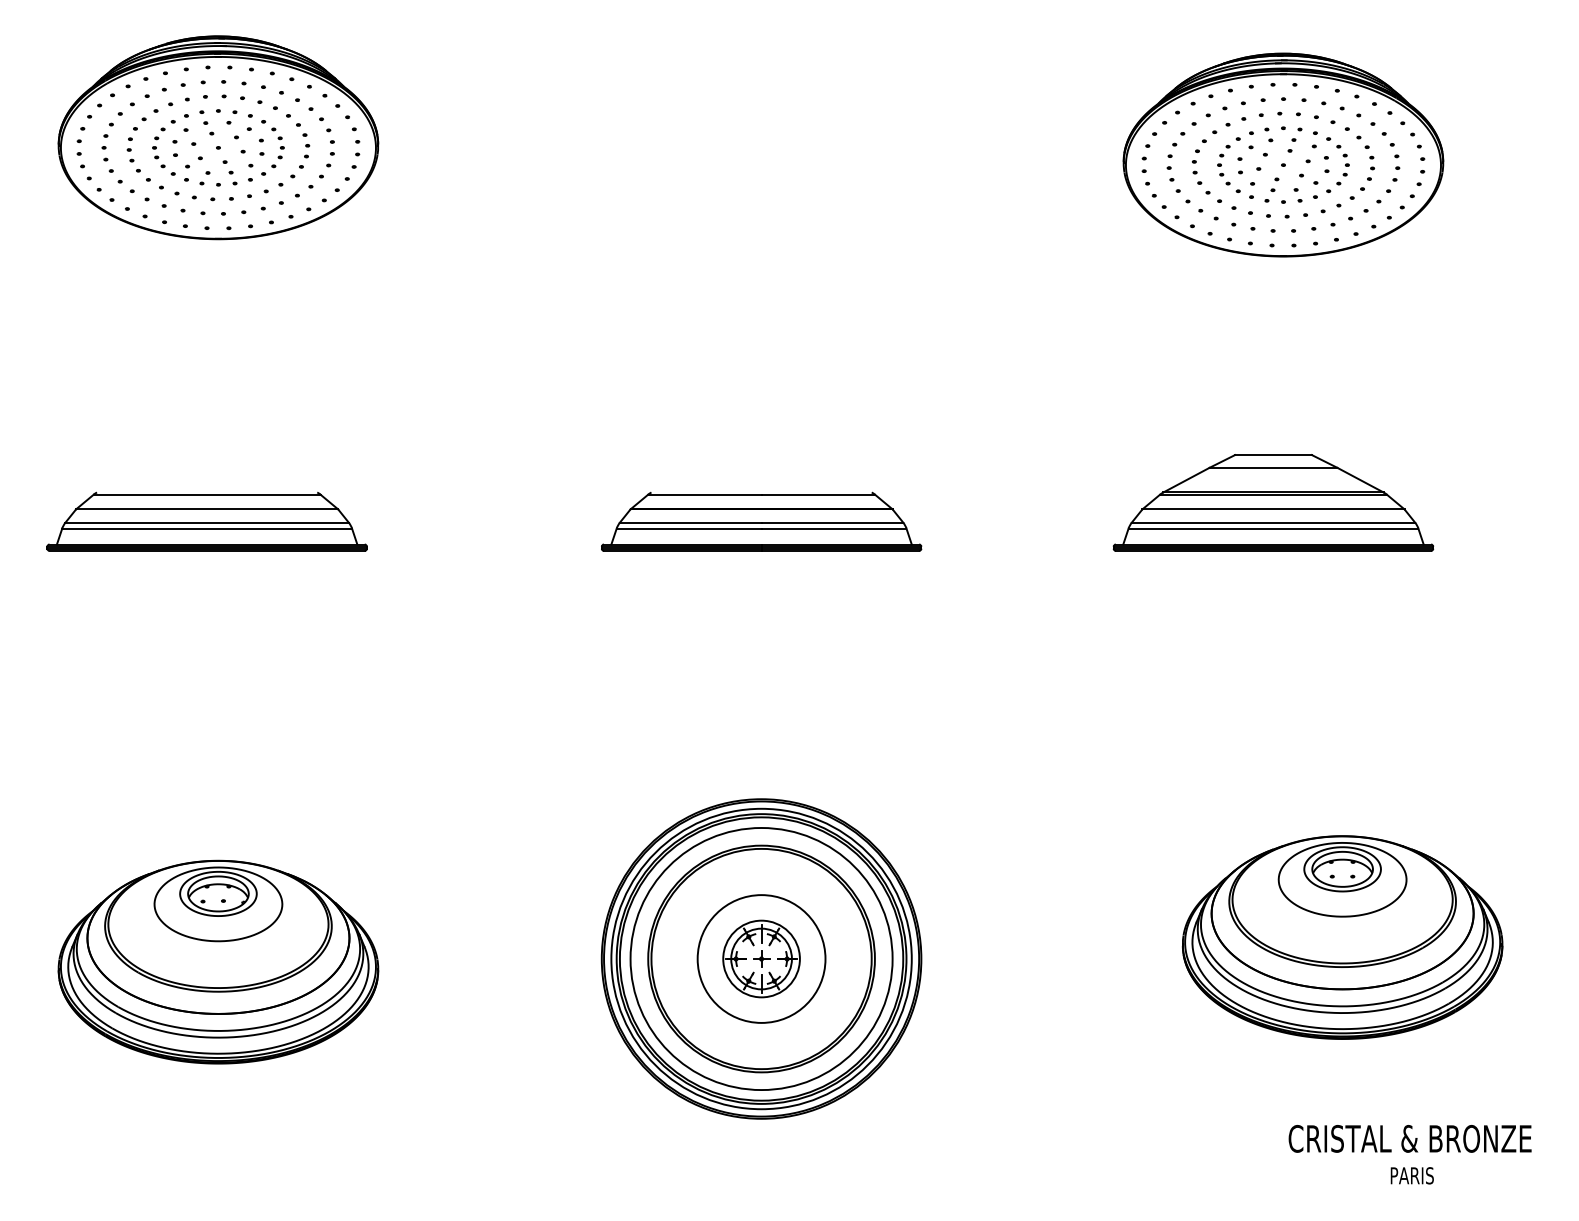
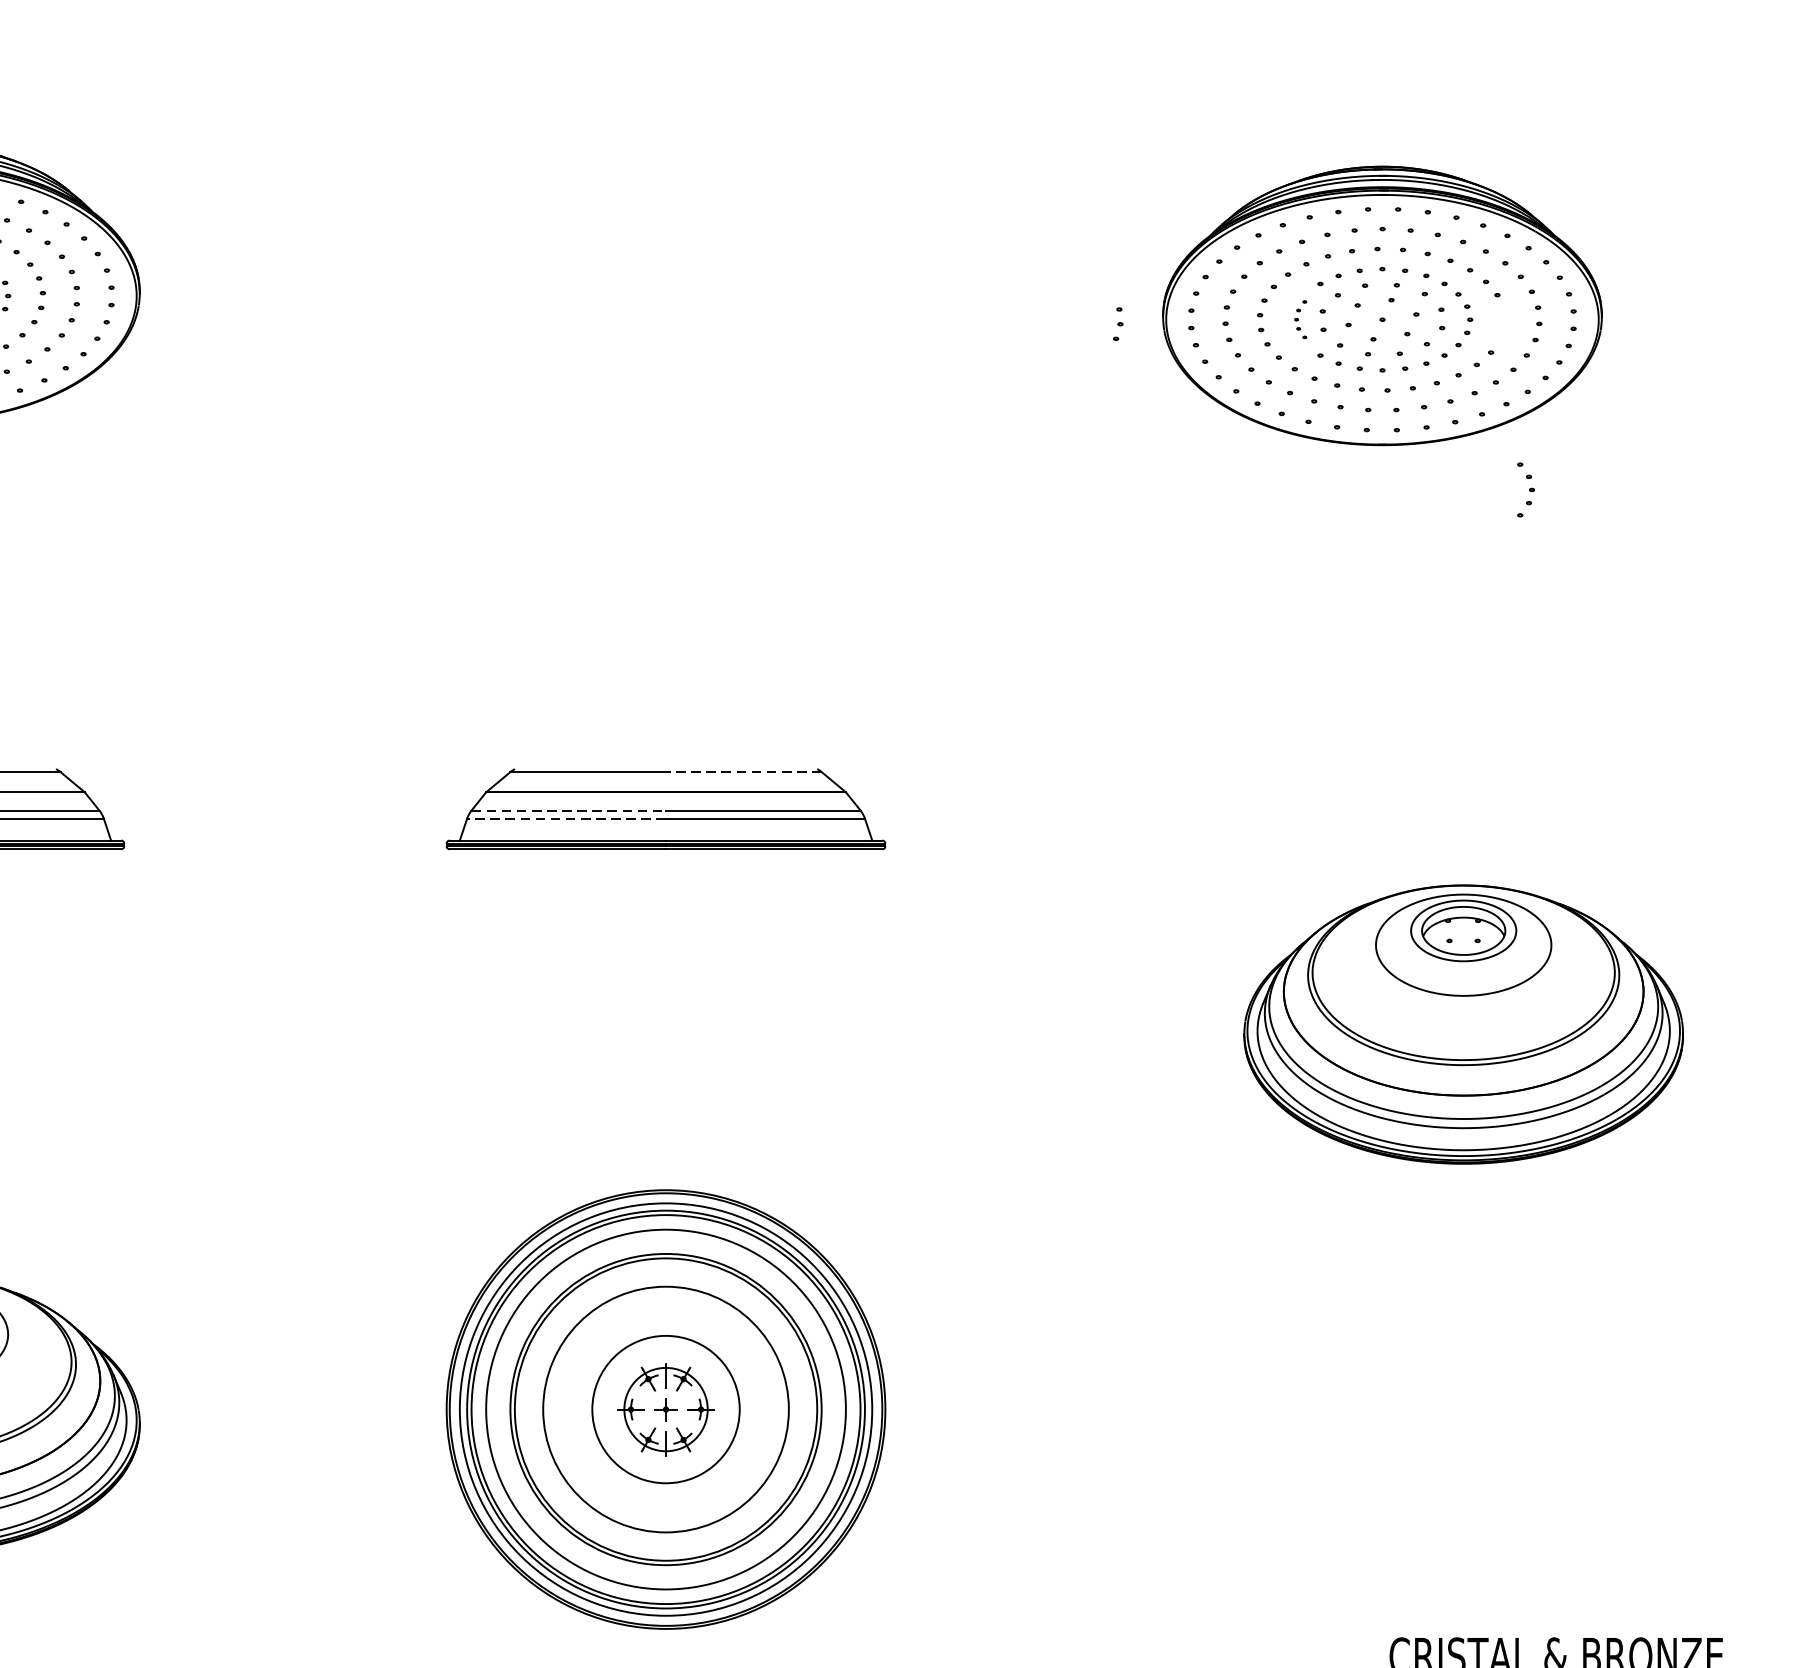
part: (1223, 164) -> (1300, 318), size x0.7
part: (1371, 167) -> (1118, 322), moved
part: (1387, 288) -> (1525, 489), added
line: (818, 494) -> (744, 771), solid -> dashed
part: (1273, 502) -> (1368, 782), removed
line: (690, 522) -> (568, 810), solid -> dashed
line: (688, 528) -> (565, 818), solid -> dashed
part: (1342, 937) -> (1463, 1024), moved
circle: (761, 958) -> (665, 1408), size x1.4
circle: (761, 958) -> (665, 1408), size x1.4

